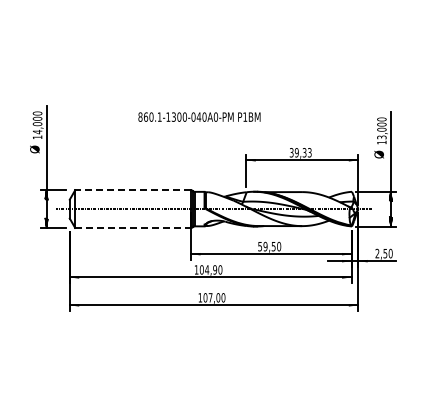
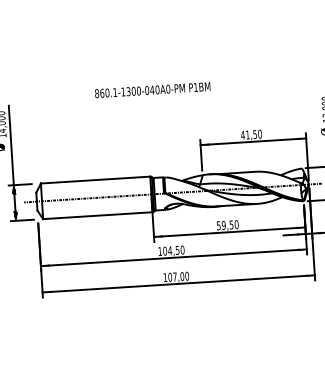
text: (199, 116) -> (152, 89), moved
text: (300, 152) -> (251, 134), 39,33 -> 41,50
line: (133, 190) -> (95, 180), dashed -> solid
line: (133, 227) -> (98, 215), dashed -> solid
text: (215, 269) -> (177, 249), 104,90 -> 104,50

